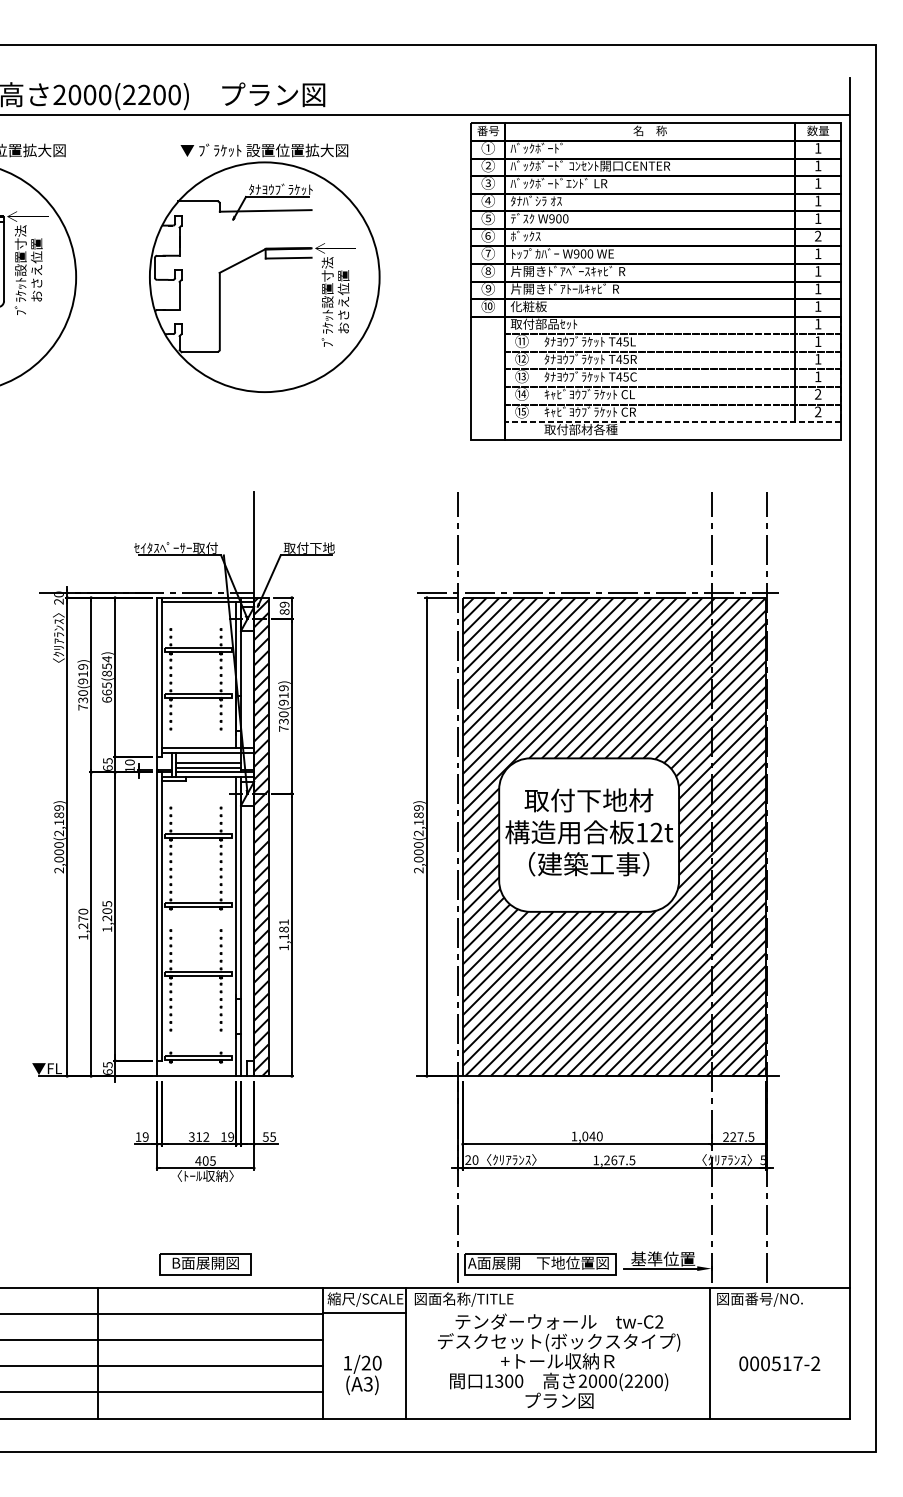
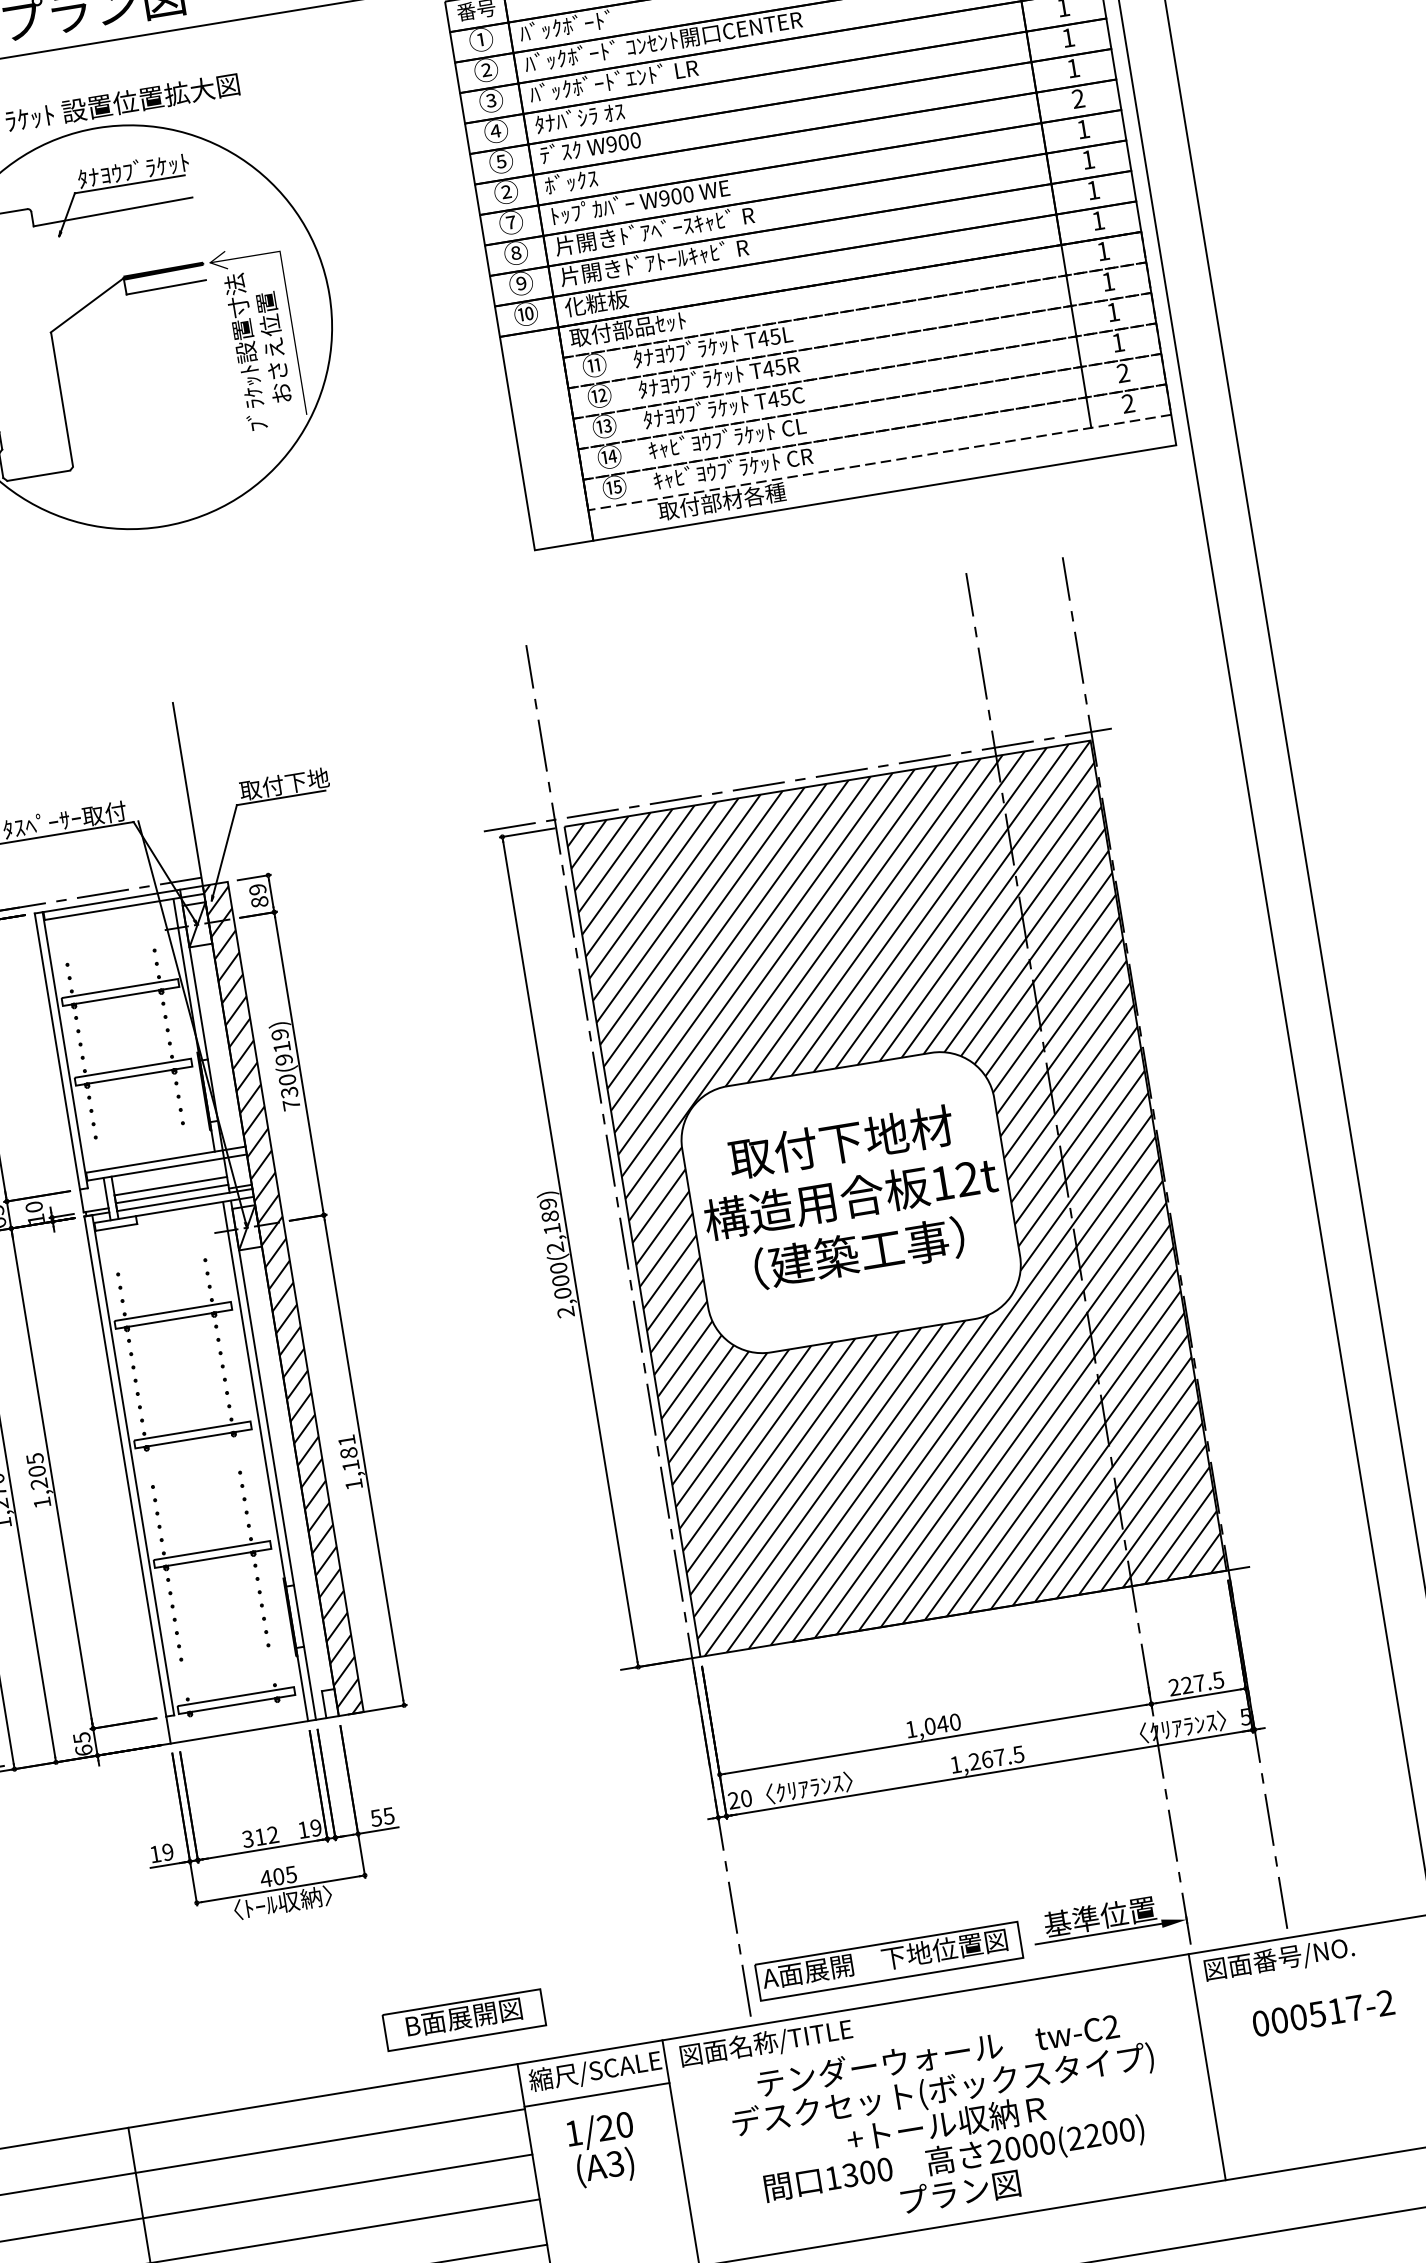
text: (488, 235) -> (506, 191), ⑥ -> ②
part: (205, 1264) -> (463, 2019), moved
text: (779, 1363) -> (1322, 2012), moved
text: (362, 1375) -> (602, 2150), moved

